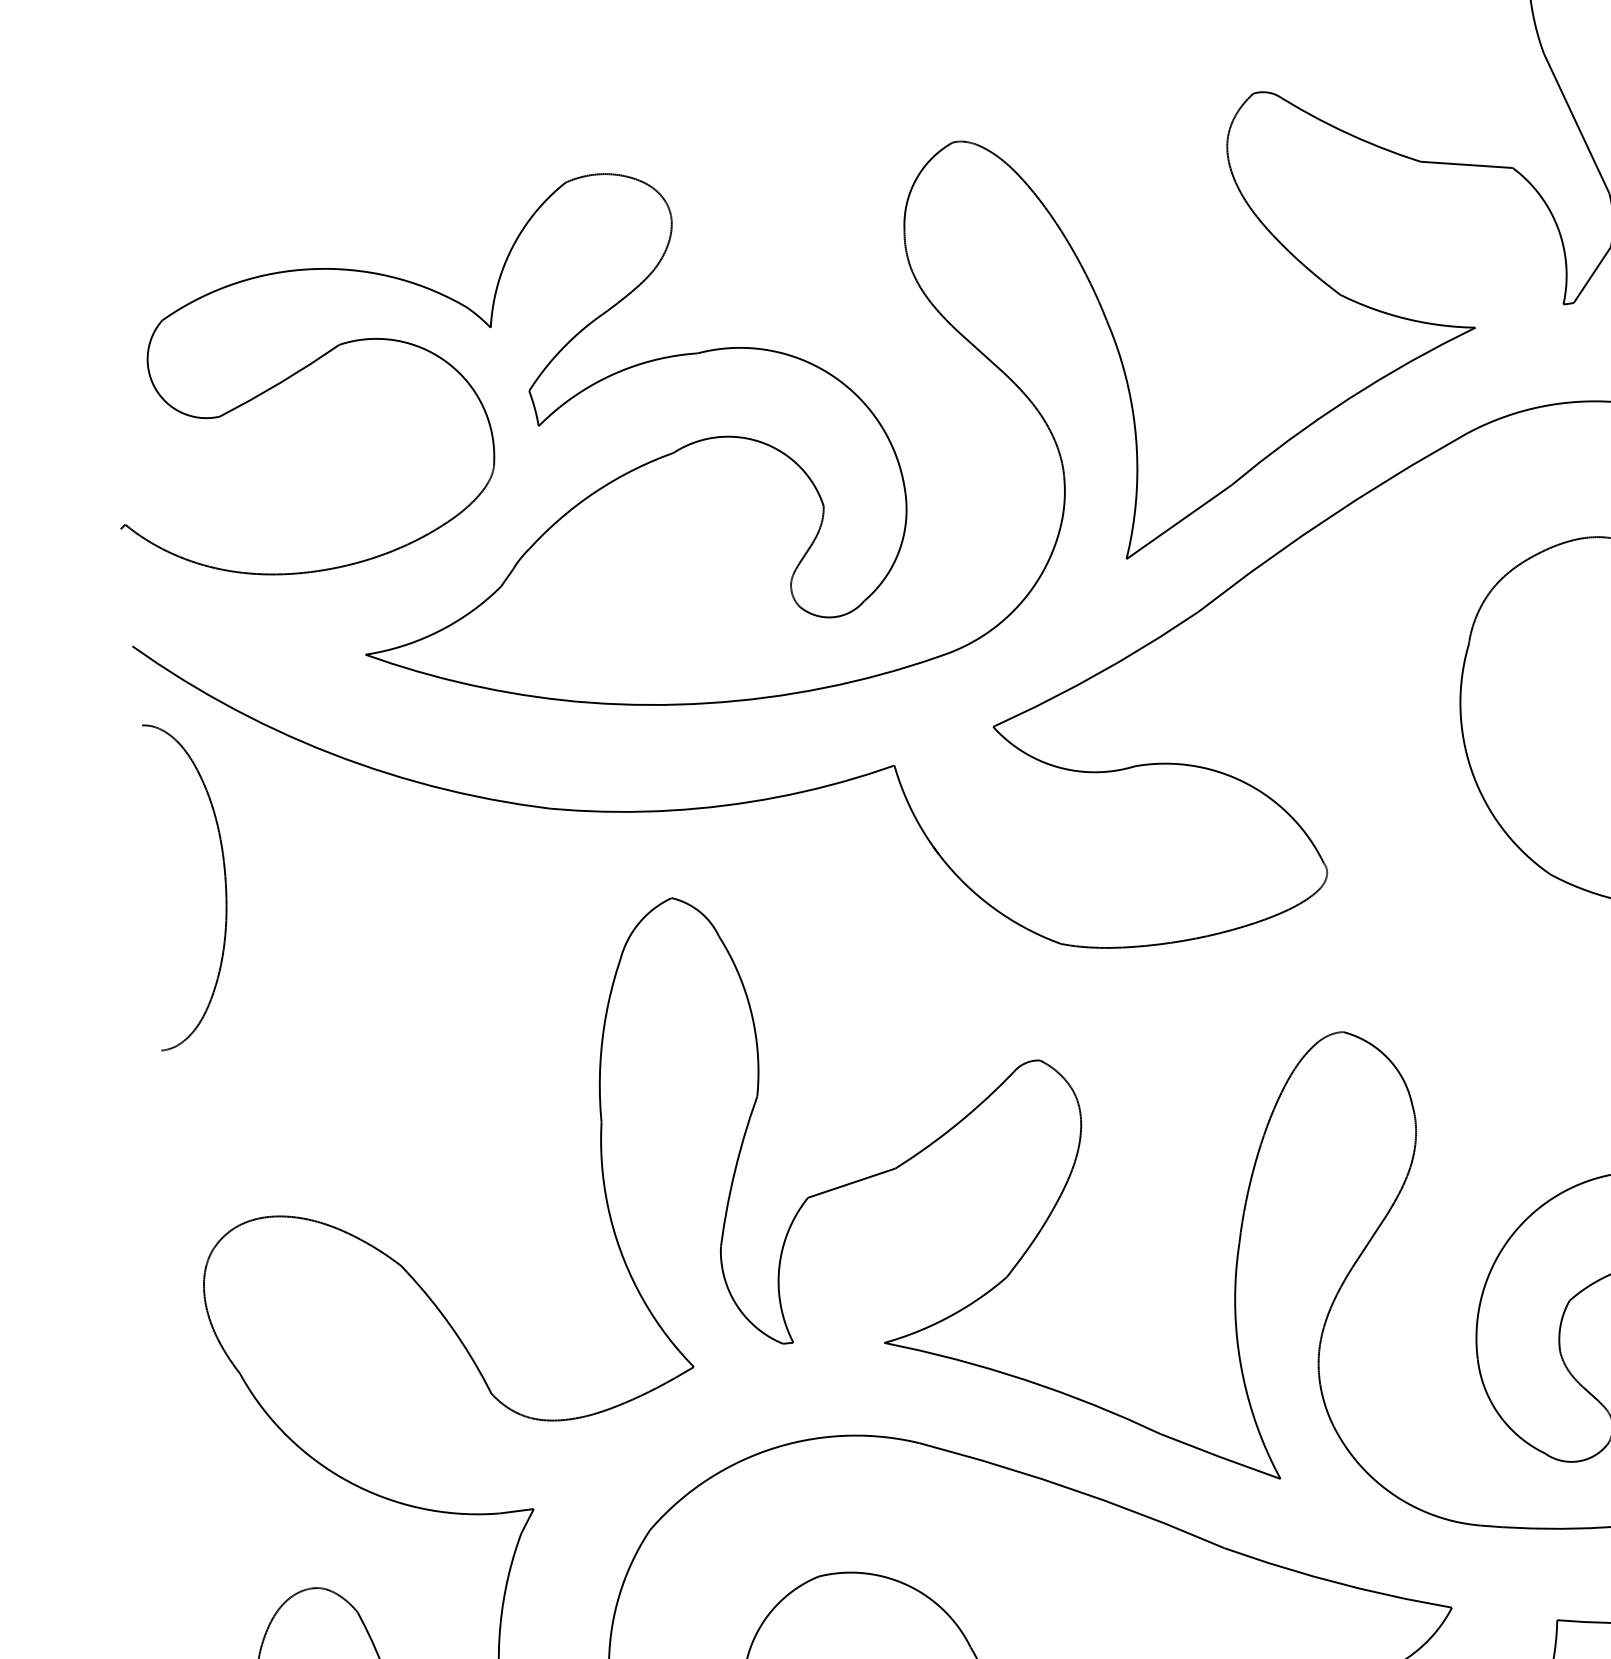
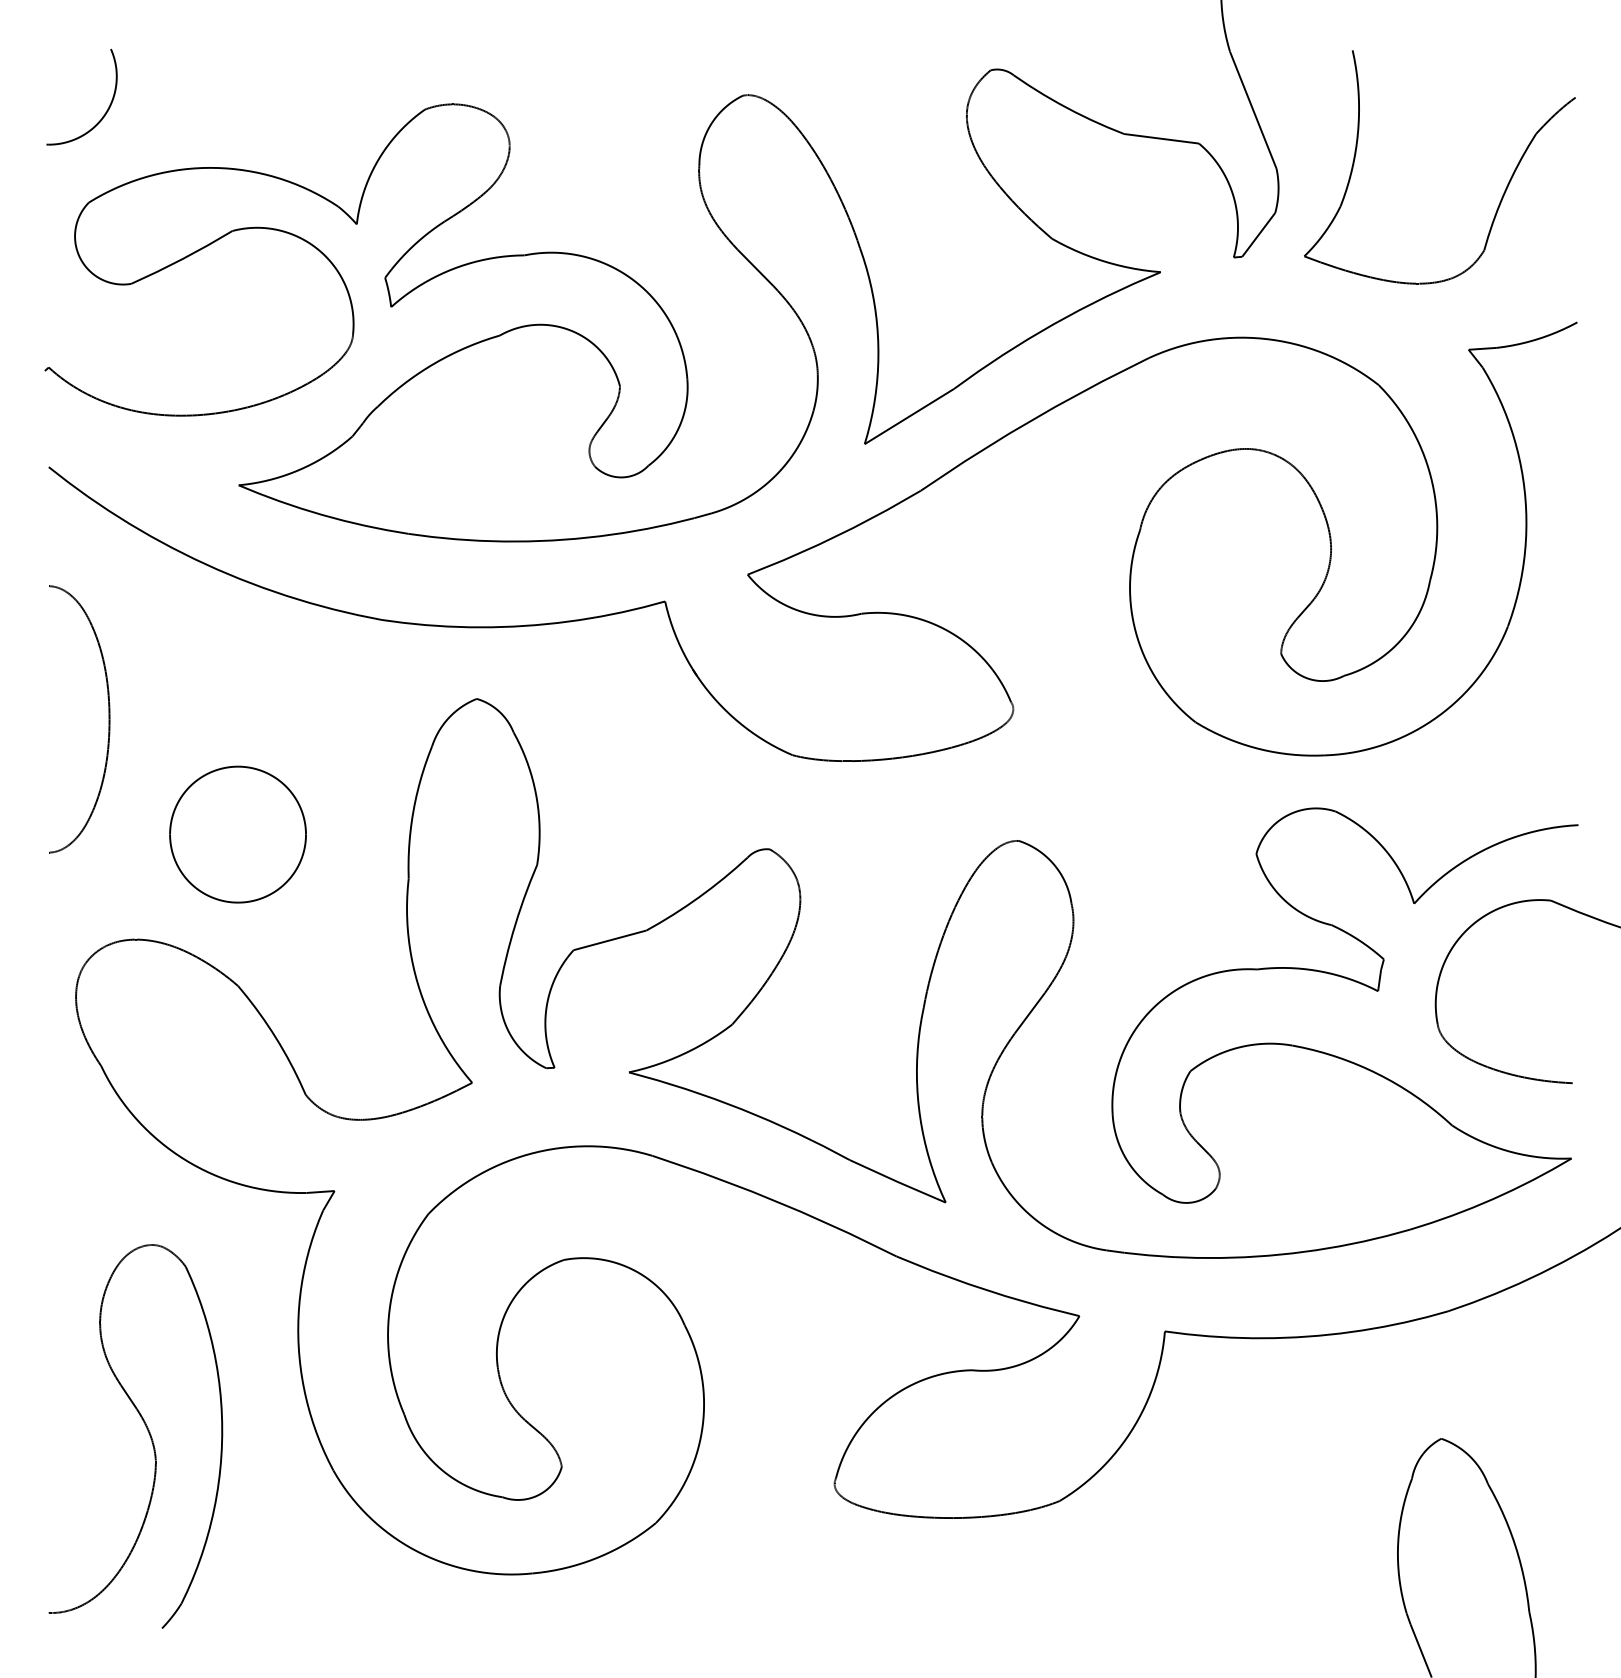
part: (174, 210) -> (104, 113), added
part: (224, 883) -> (108, 719), moved
part: (389, 1080) -> (237, 834), added

